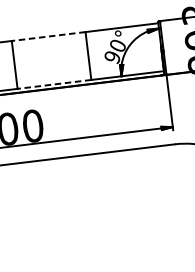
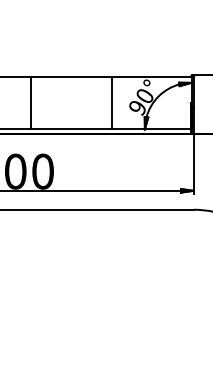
line: (48, 36) -> (71, 77), dashed -> solid
line: (54, 84) -> (71, 129), dashed -> solid

